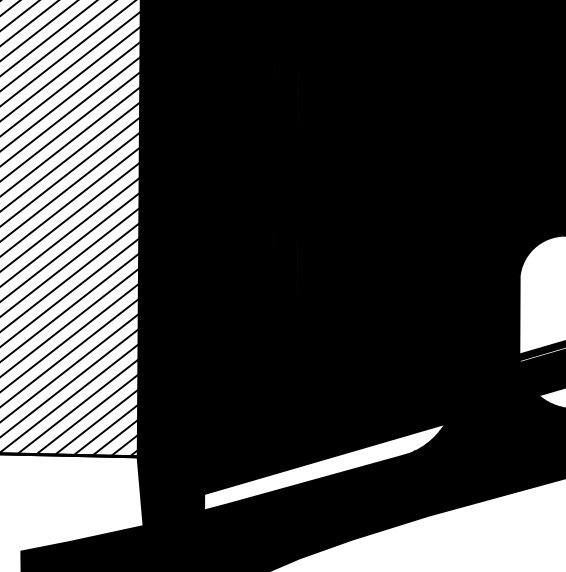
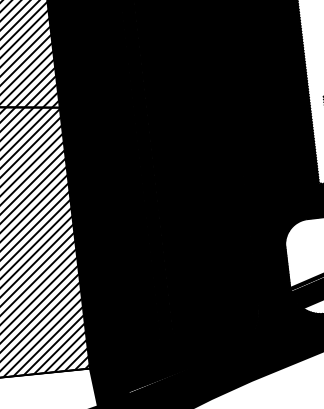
hatch: (316, 467) -> (187, 362), added

